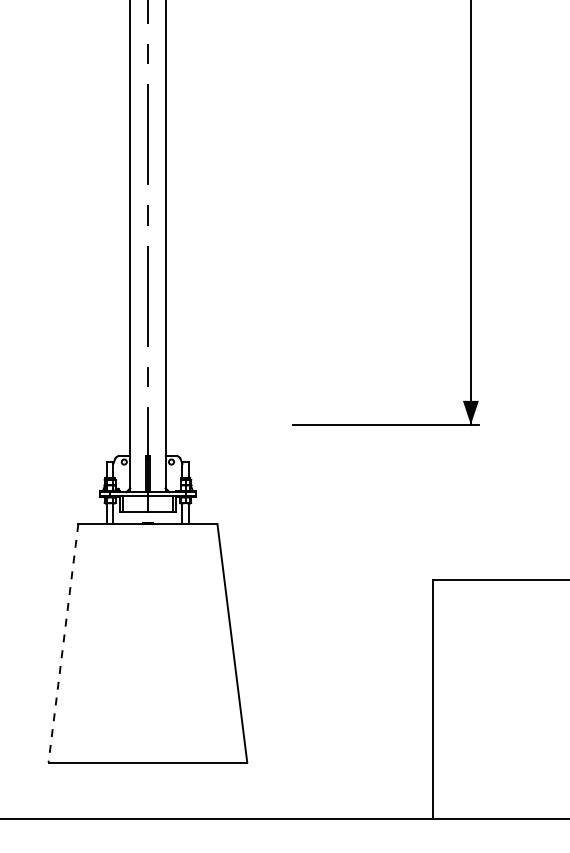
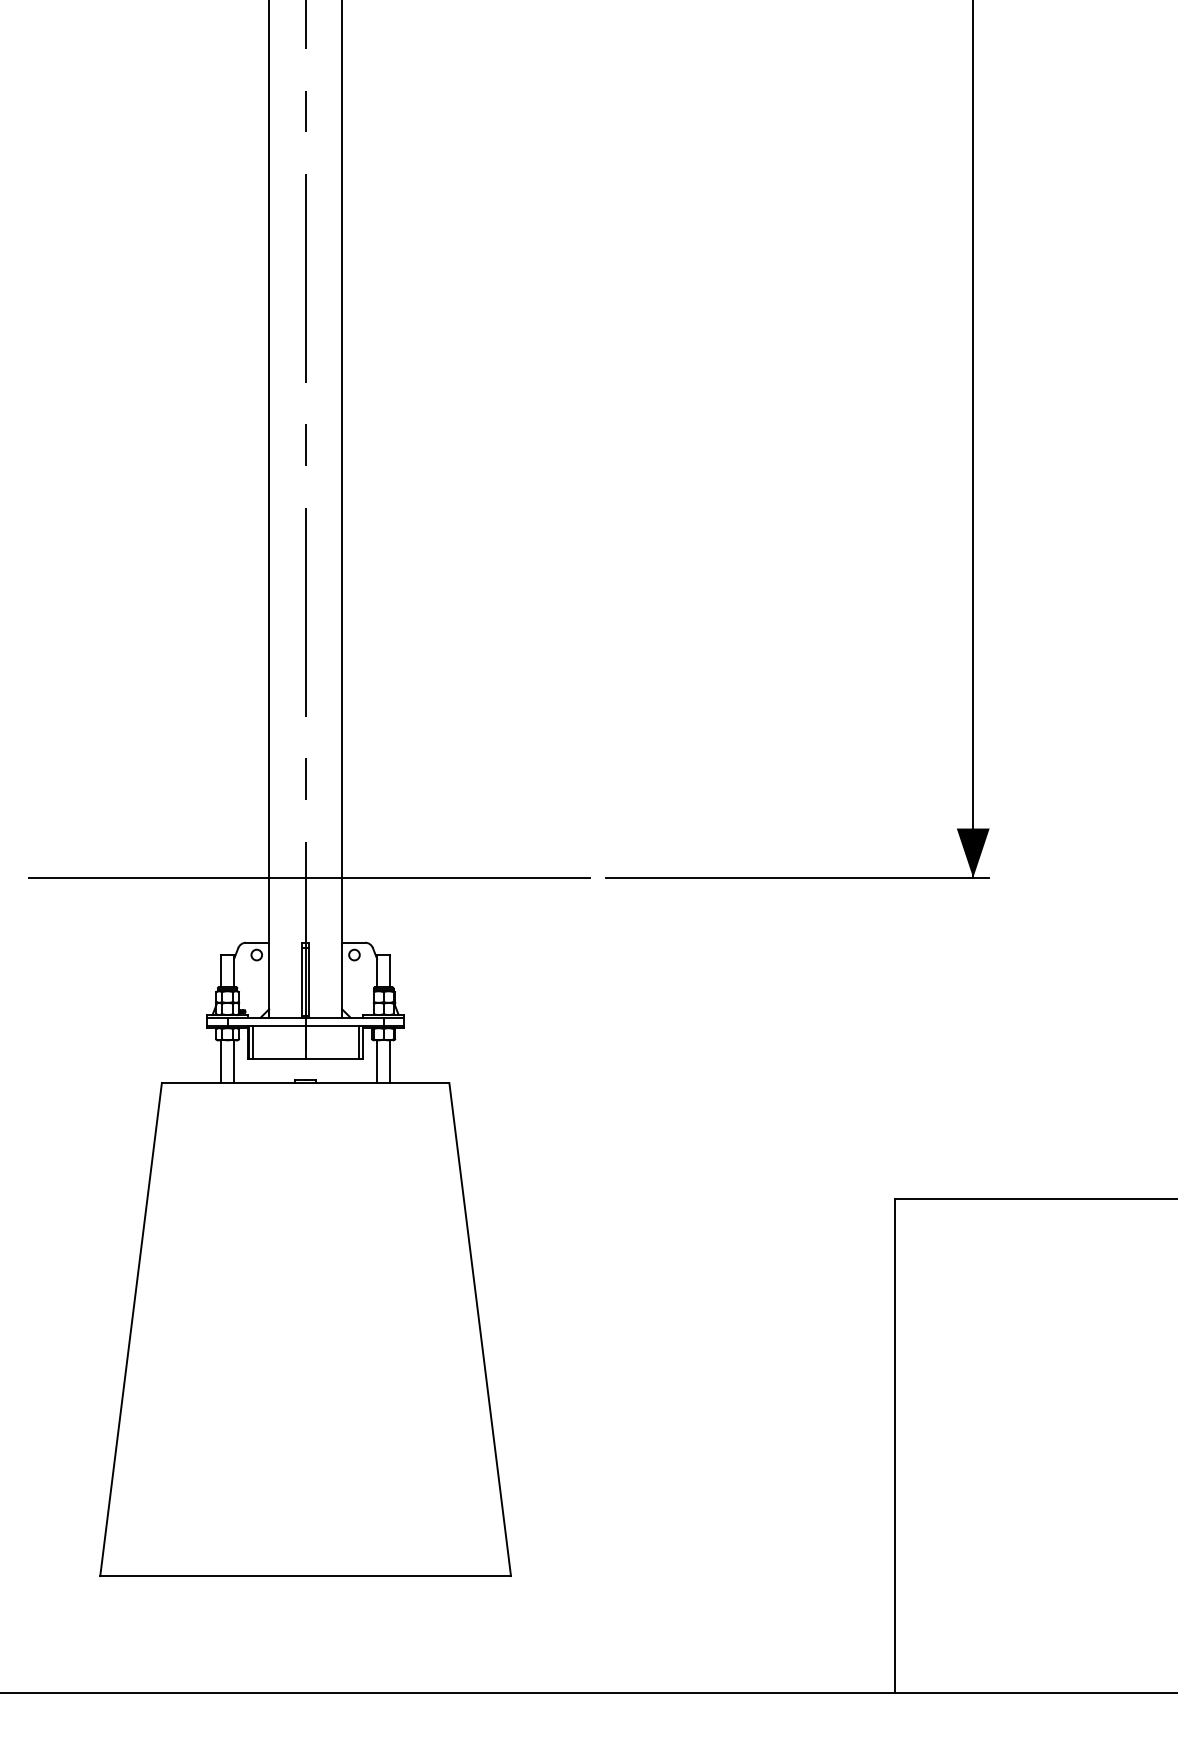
line: (149, 424) -> (308, 877), added
line: (63, 643) -> (131, 1330), dashed -> solid

